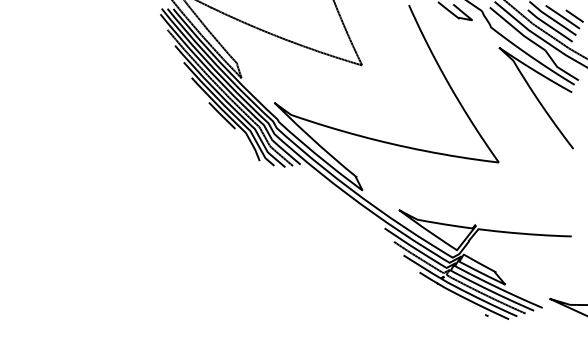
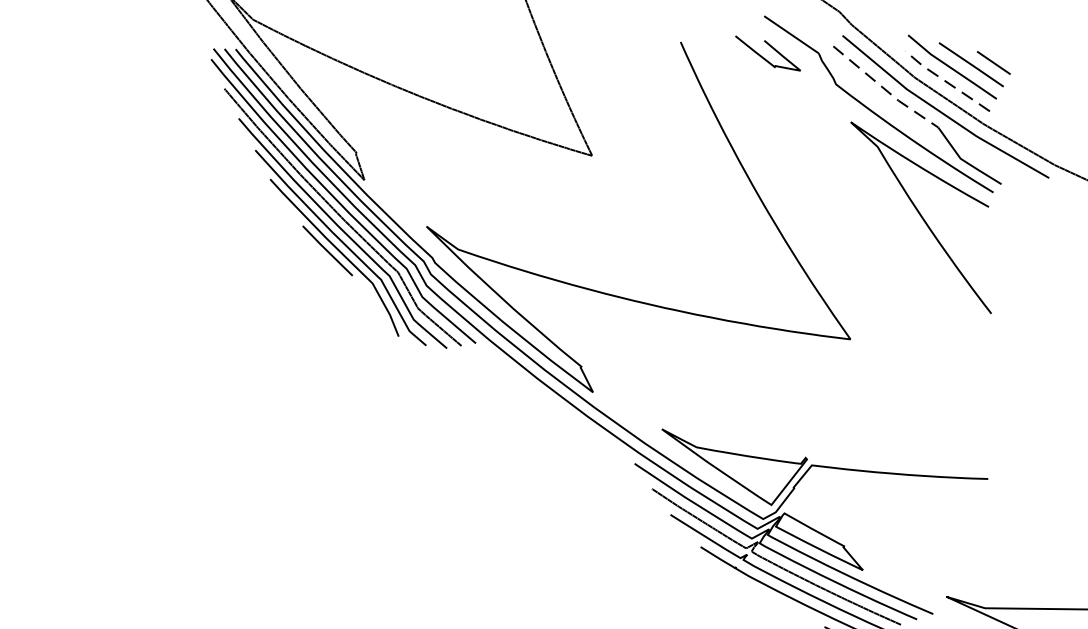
line: (549, 26) -> (946, 82), solid -> dashed
line: (517, 30) -> (885, 89), solid -> dashed

